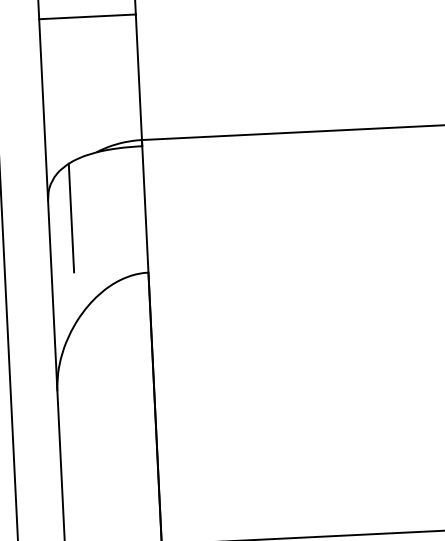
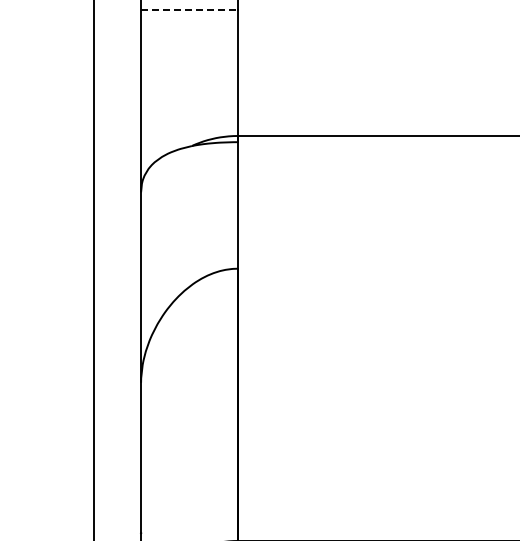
line: (87, 17) -> (189, 10), solid -> dashed
line: (71, 218) -> (163, 210), removed

